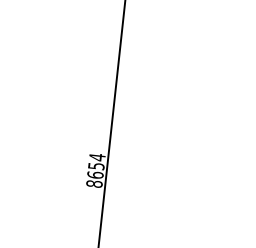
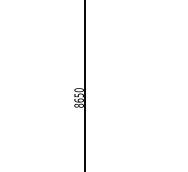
text: (96, 157) -> (78, 90), 8654 -> 8650

